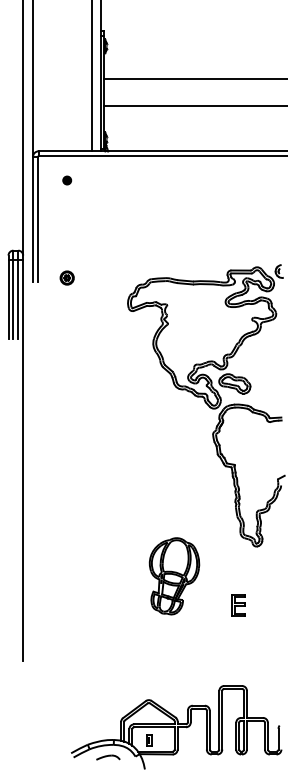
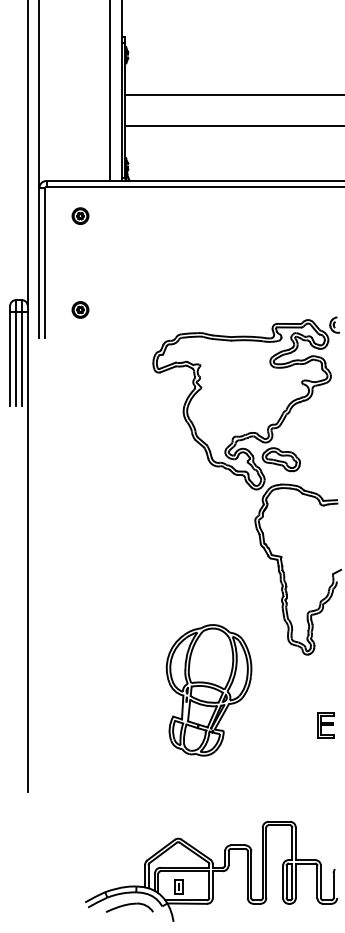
part: (67, 180) -> (80, 215), size x1.67
part: (67, 277) -> (80, 309), moved
part: (174, 576) -> (208, 690), size x1.43
part: (238, 605) -> (325, 725), moved
part: (108, 757) -> (129, 907), size x1.67

